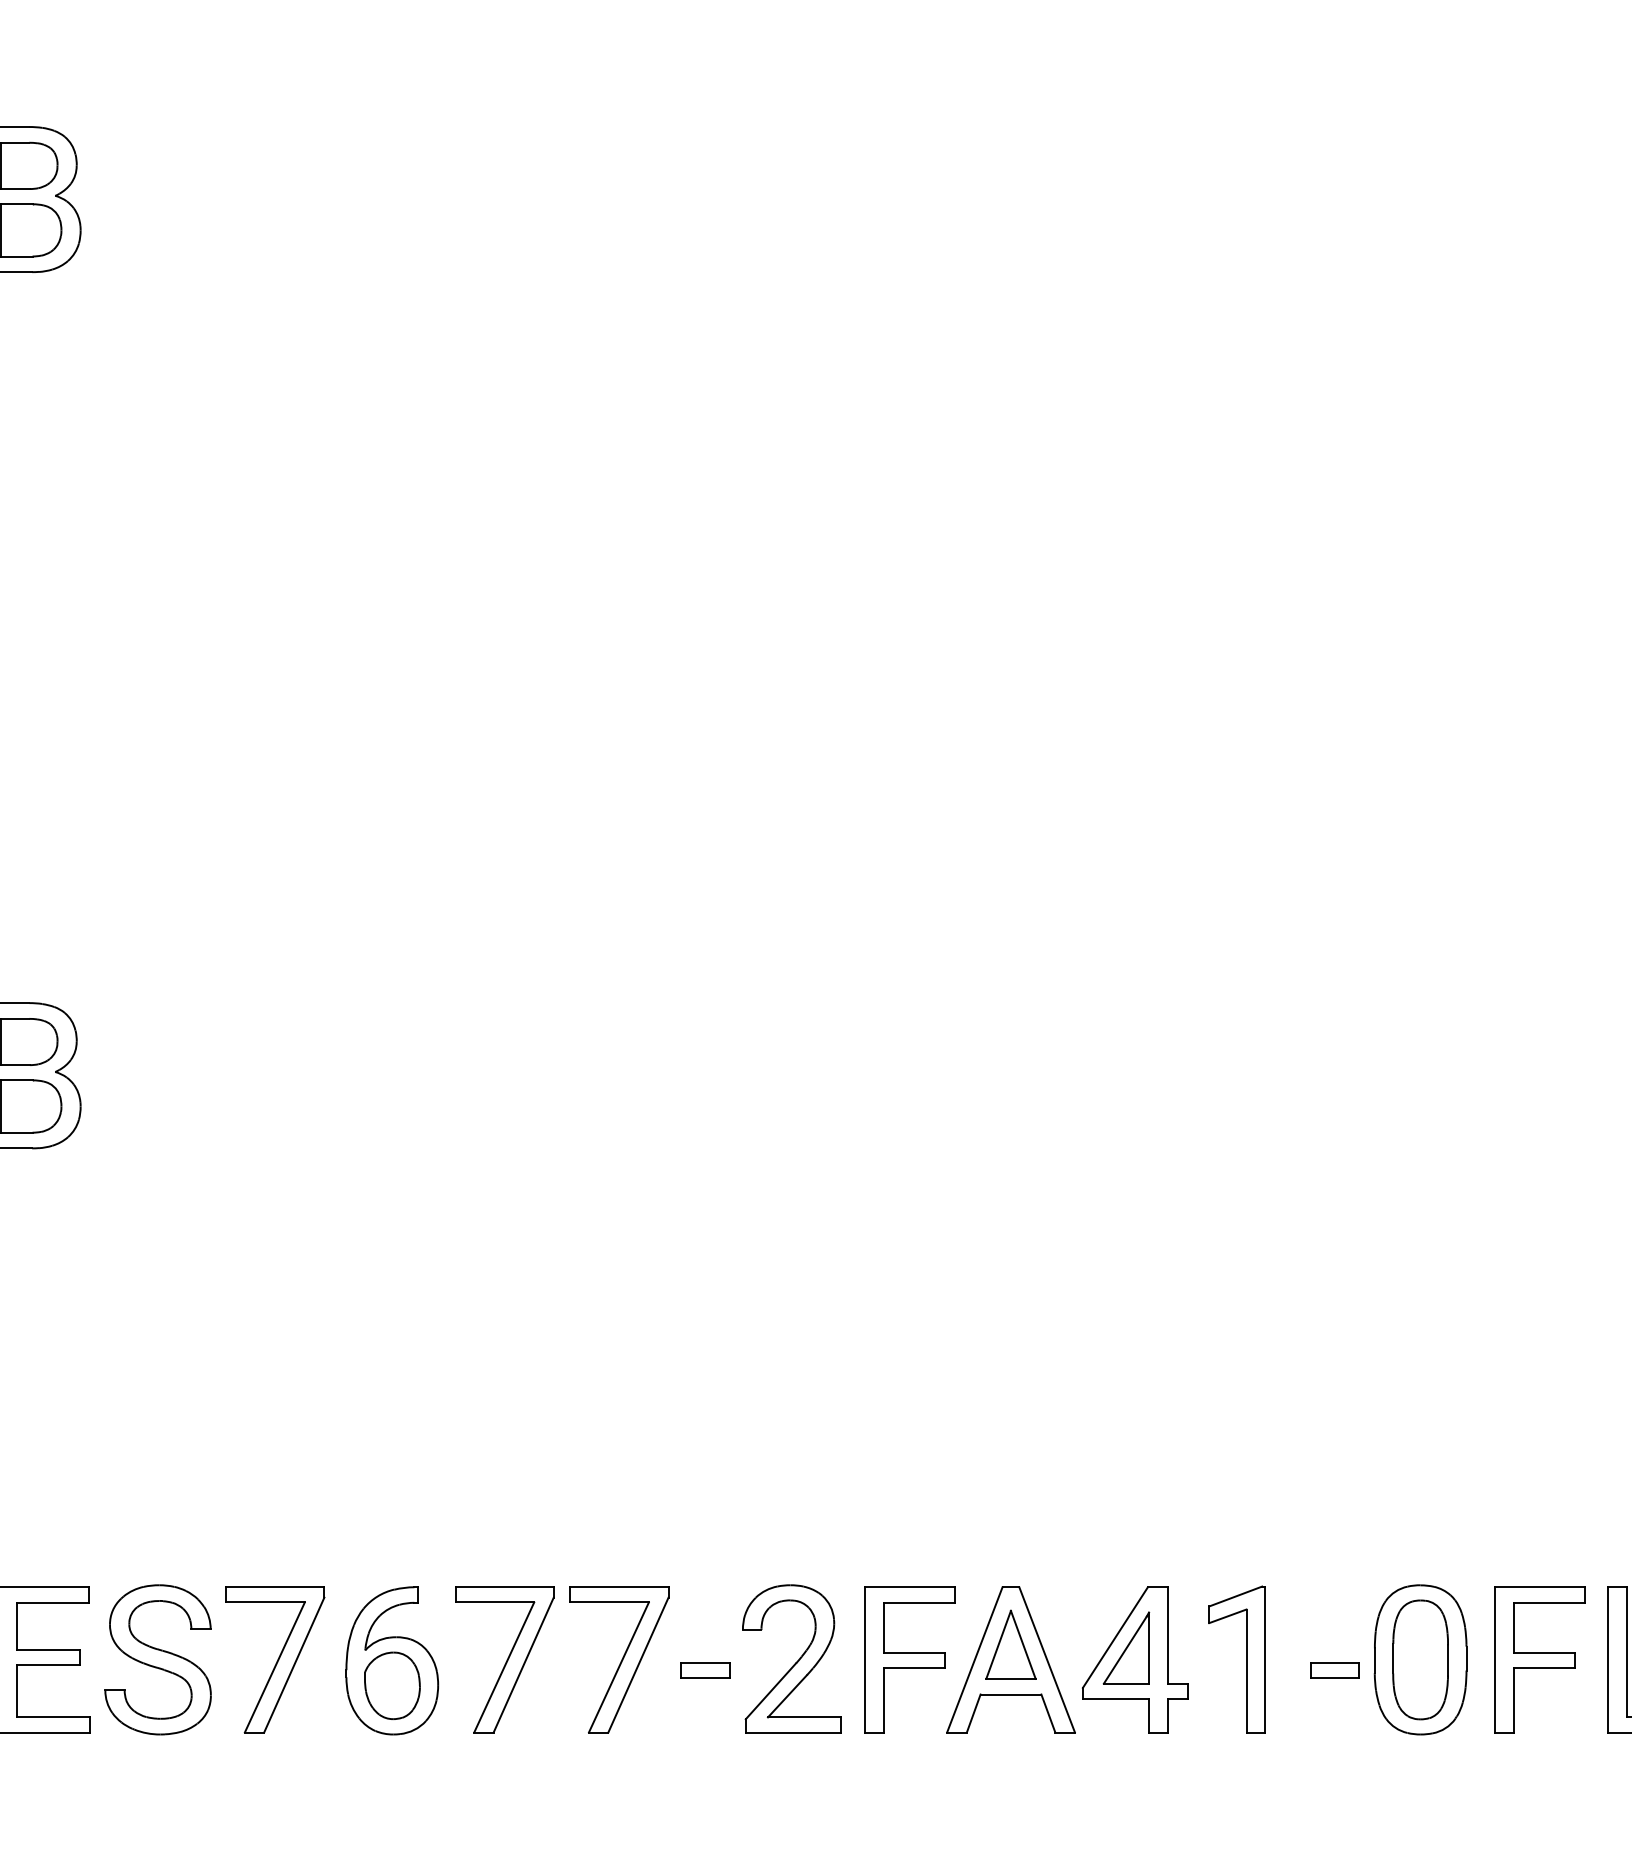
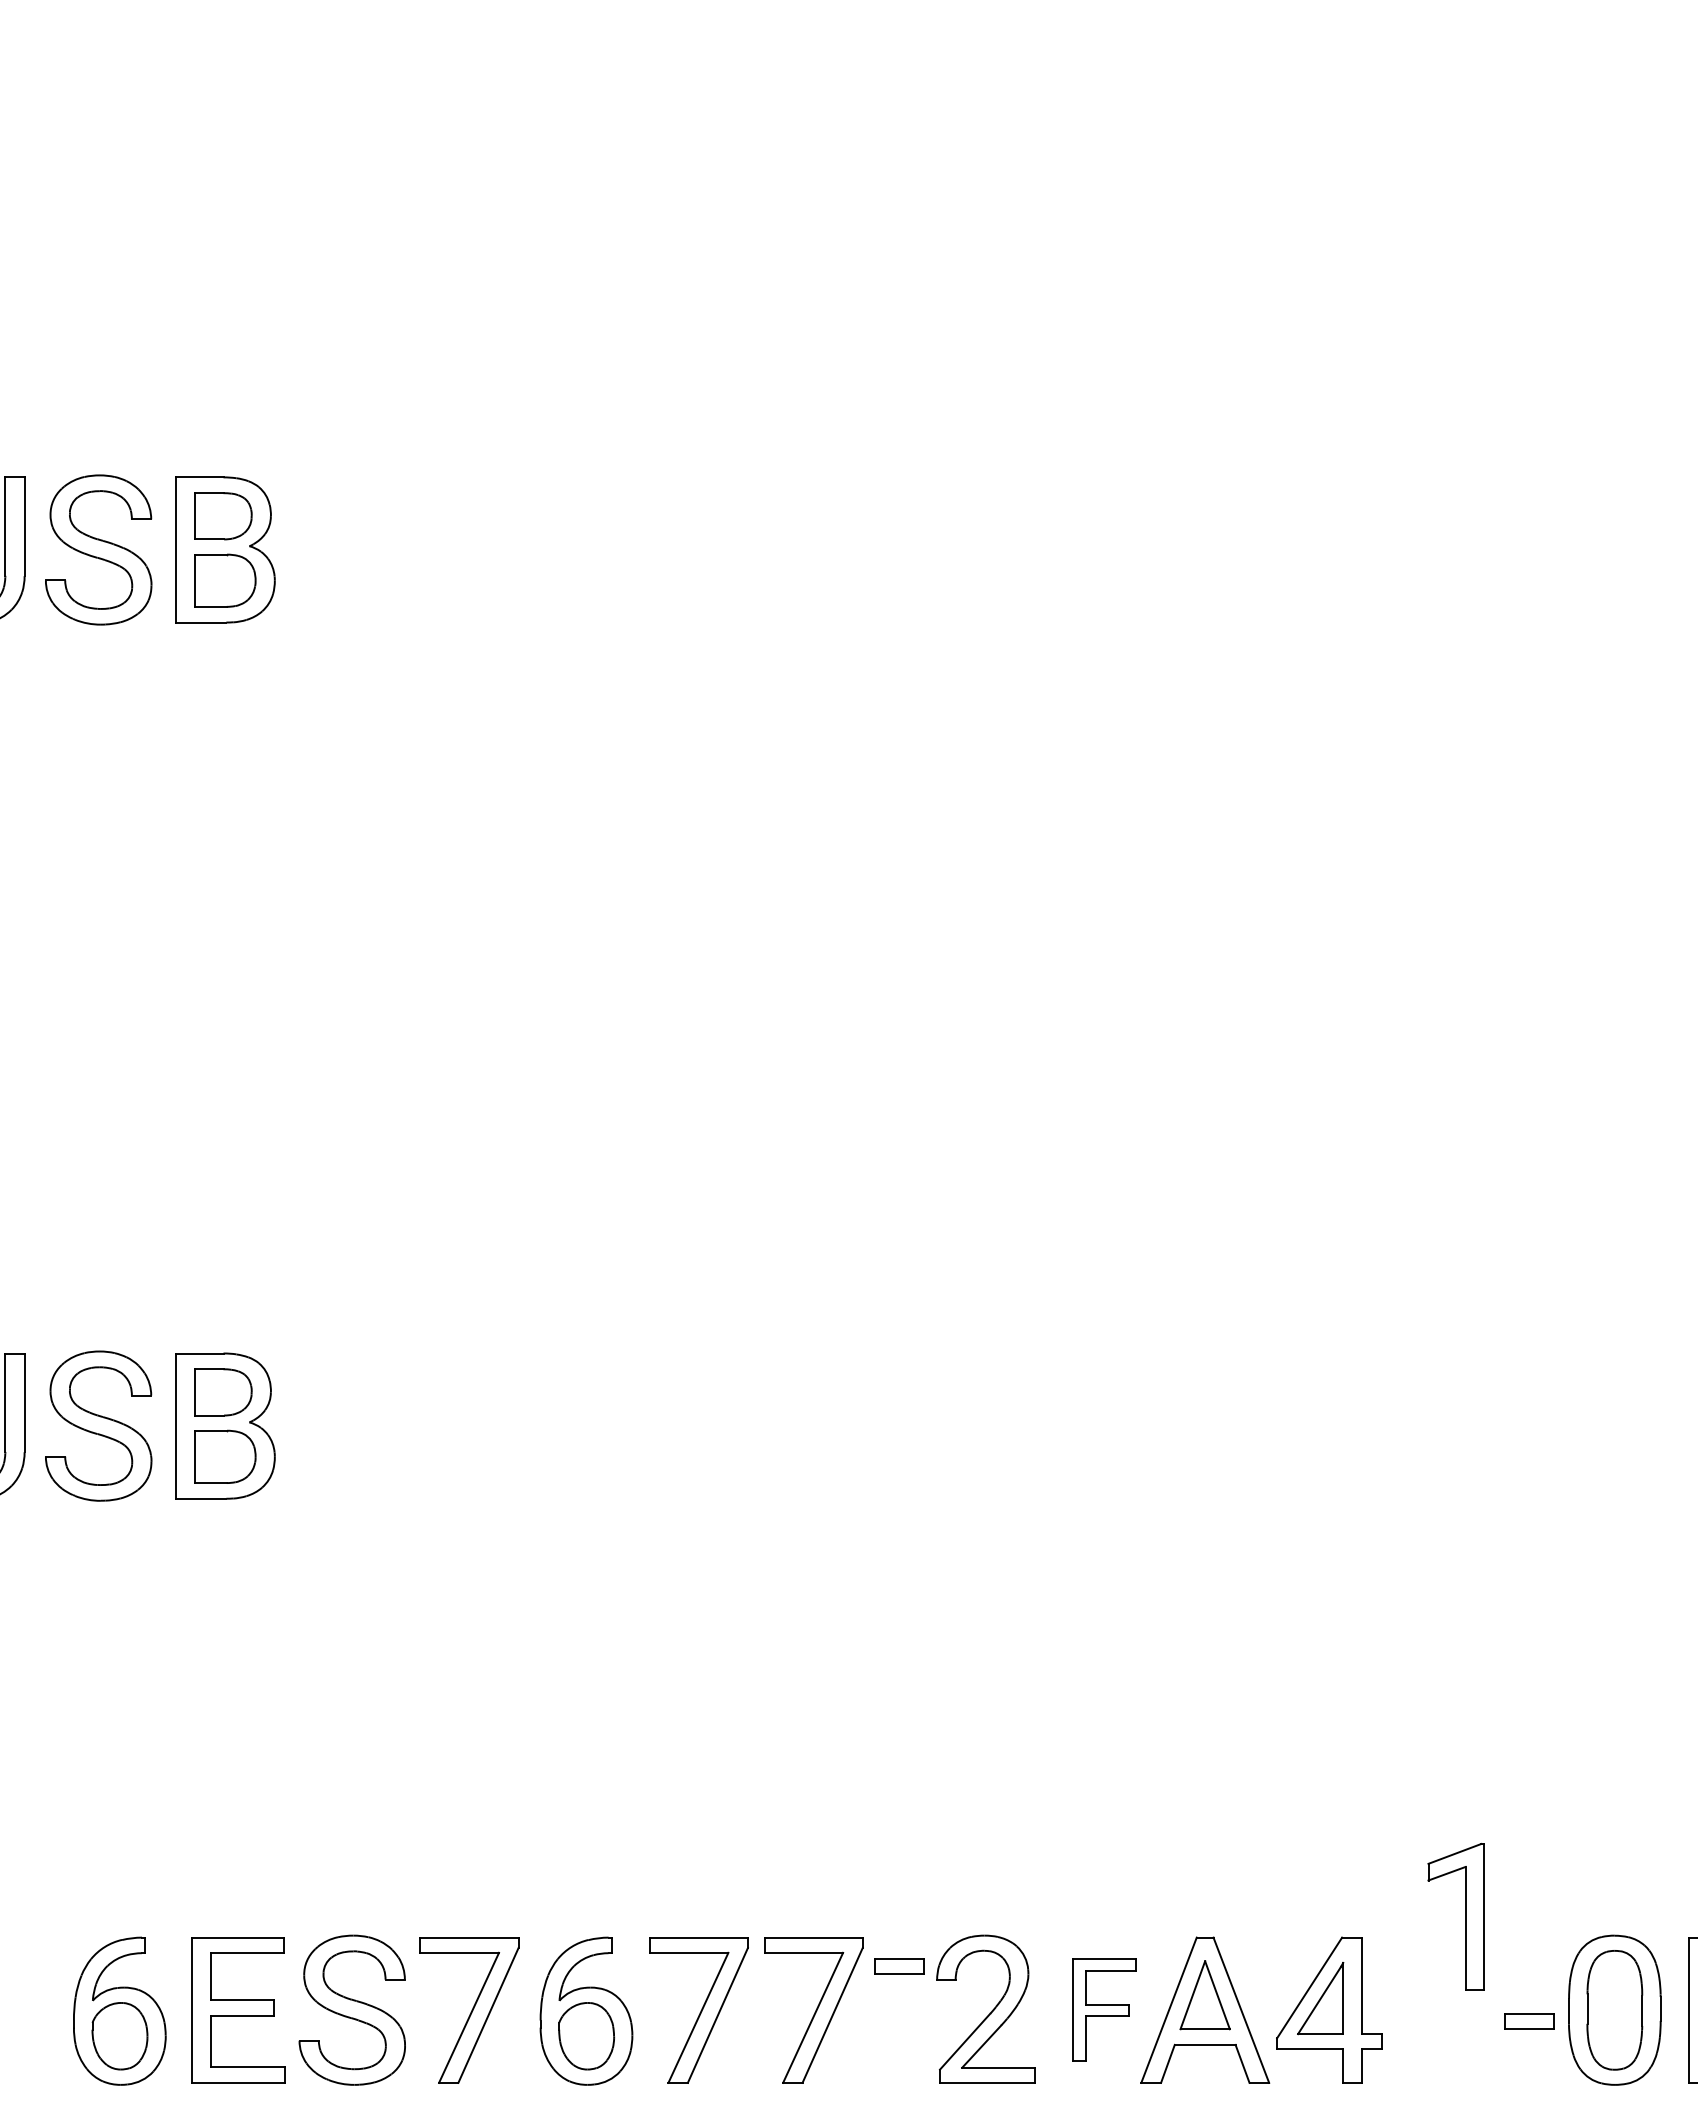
part: (1246, 1659) -> (1465, 1916), moved
part: (909, 1660) -> (1103, 2010), size x0.7
part: (705, 1671) -> (899, 1966), moved

